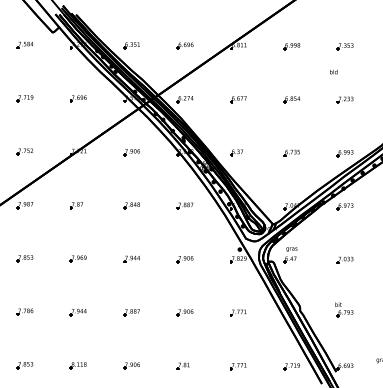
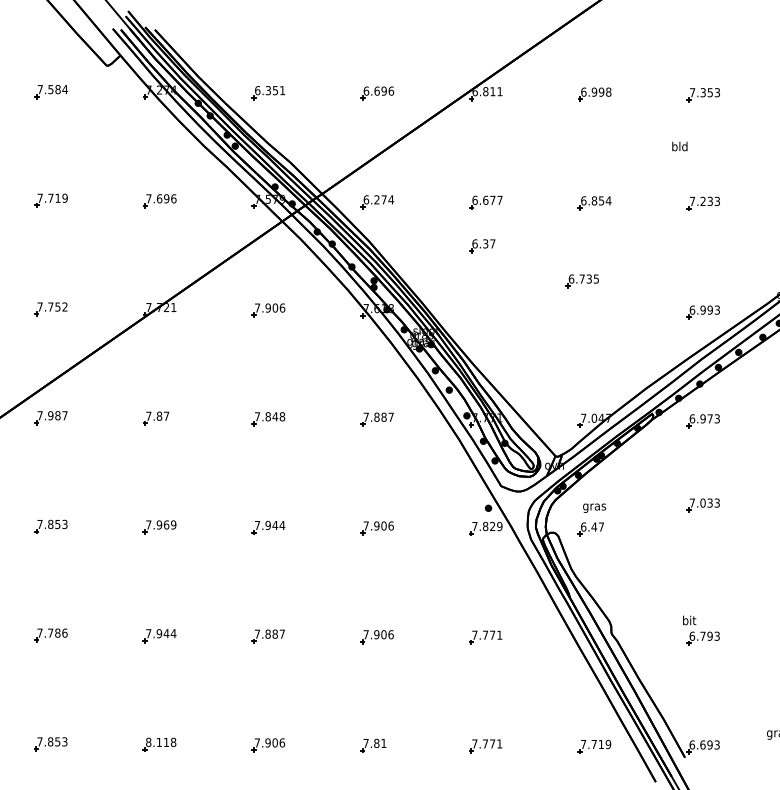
part: (236, 152) -> (481, 245), moved
part: (291, 152) -> (581, 279), moved
part: (344, 259) -> (701, 504), moved

